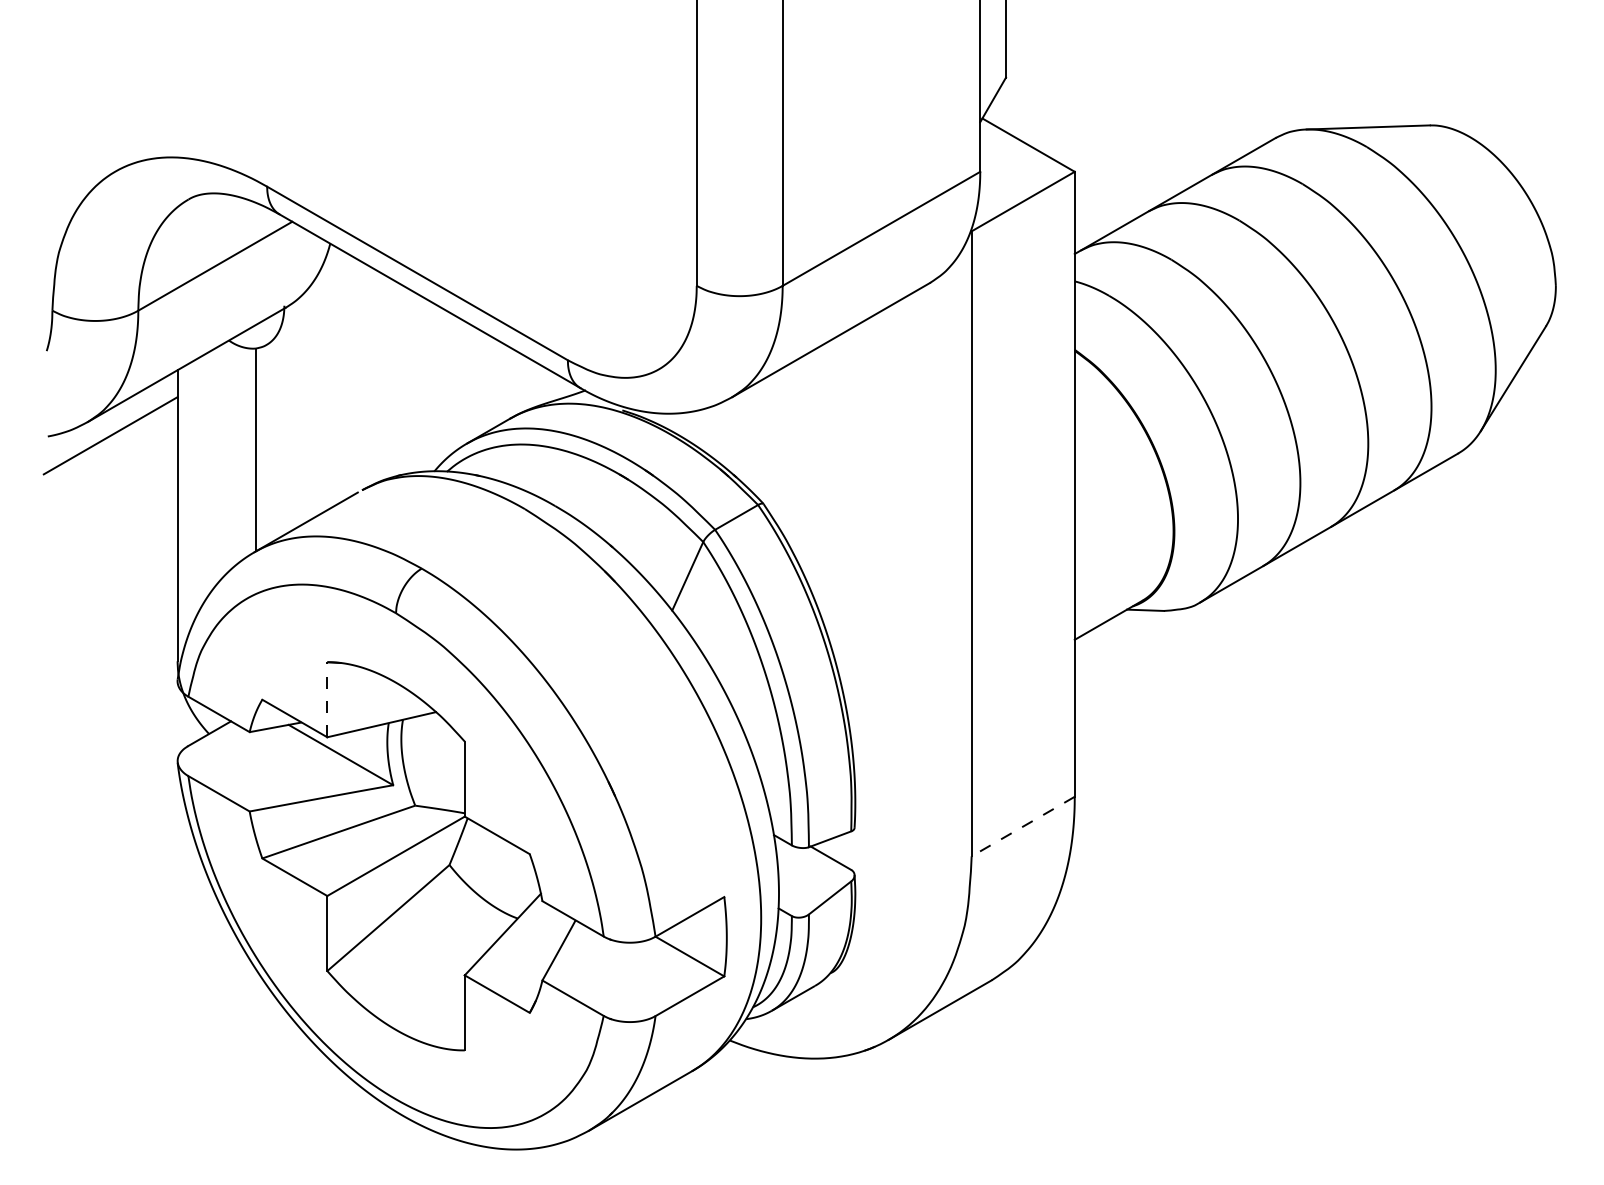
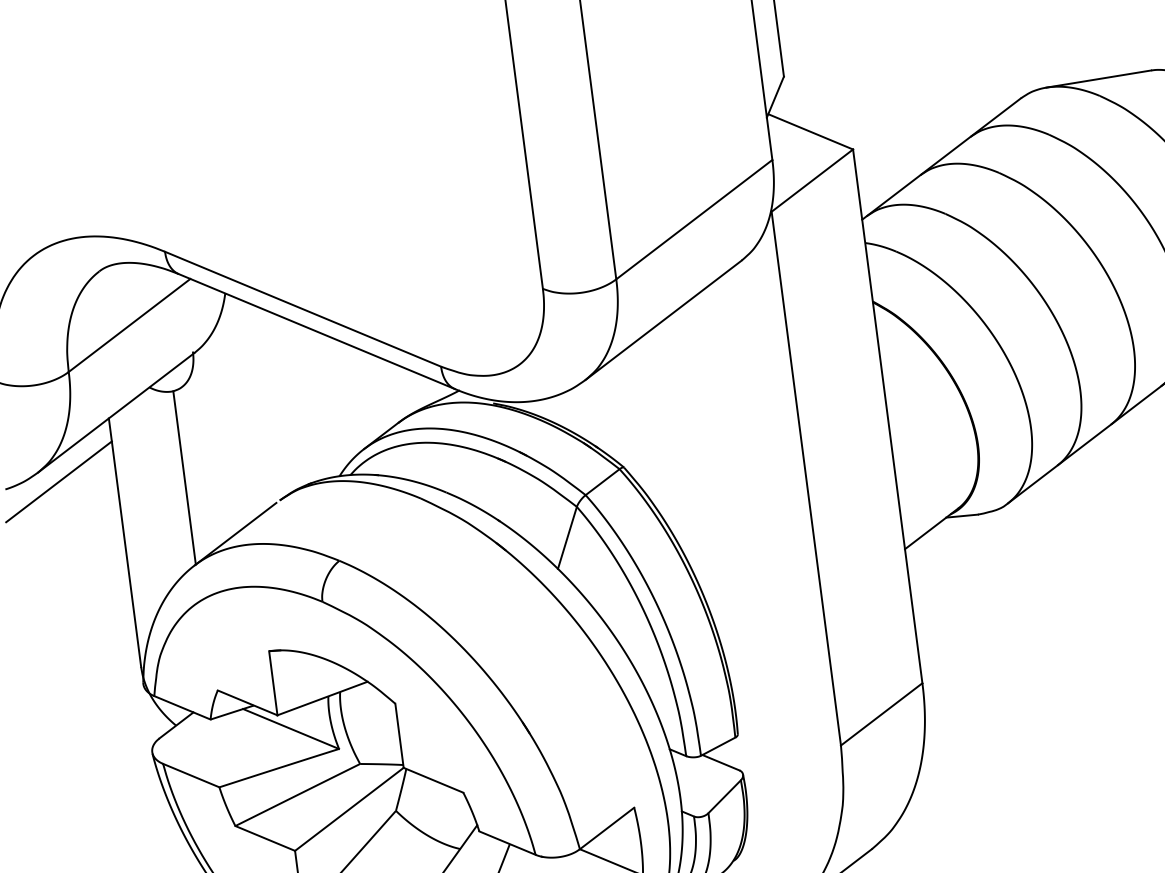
line: (327, 699) -> (273, 683), dashed -> solid
line: (1023, 826) -> (881, 714), dashed -> solid

